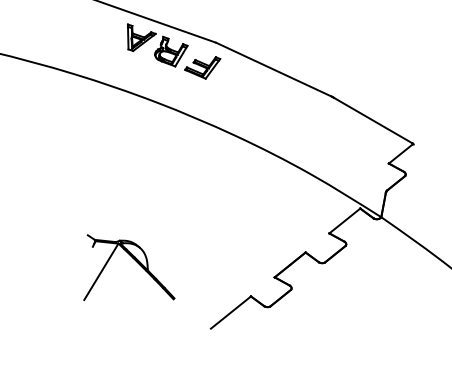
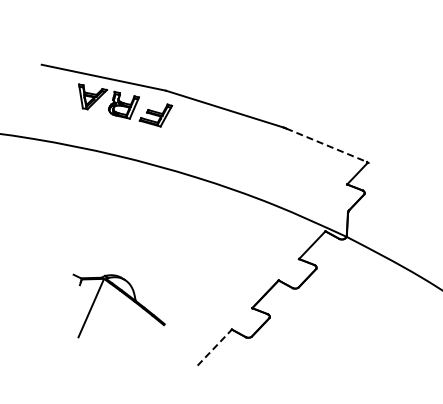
line: (373, 120) -> (326, 145), solid -> dashed
part: (137, 263) -> (124, 295), moved
line: (230, 312) -> (214, 347), solid -> dashed

